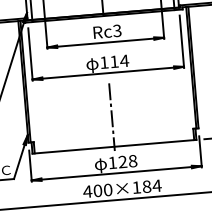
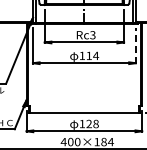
line: (181, 42) -> (135, 46), solid -> dashed
line: (112, 117) -> (84, 93), removed

